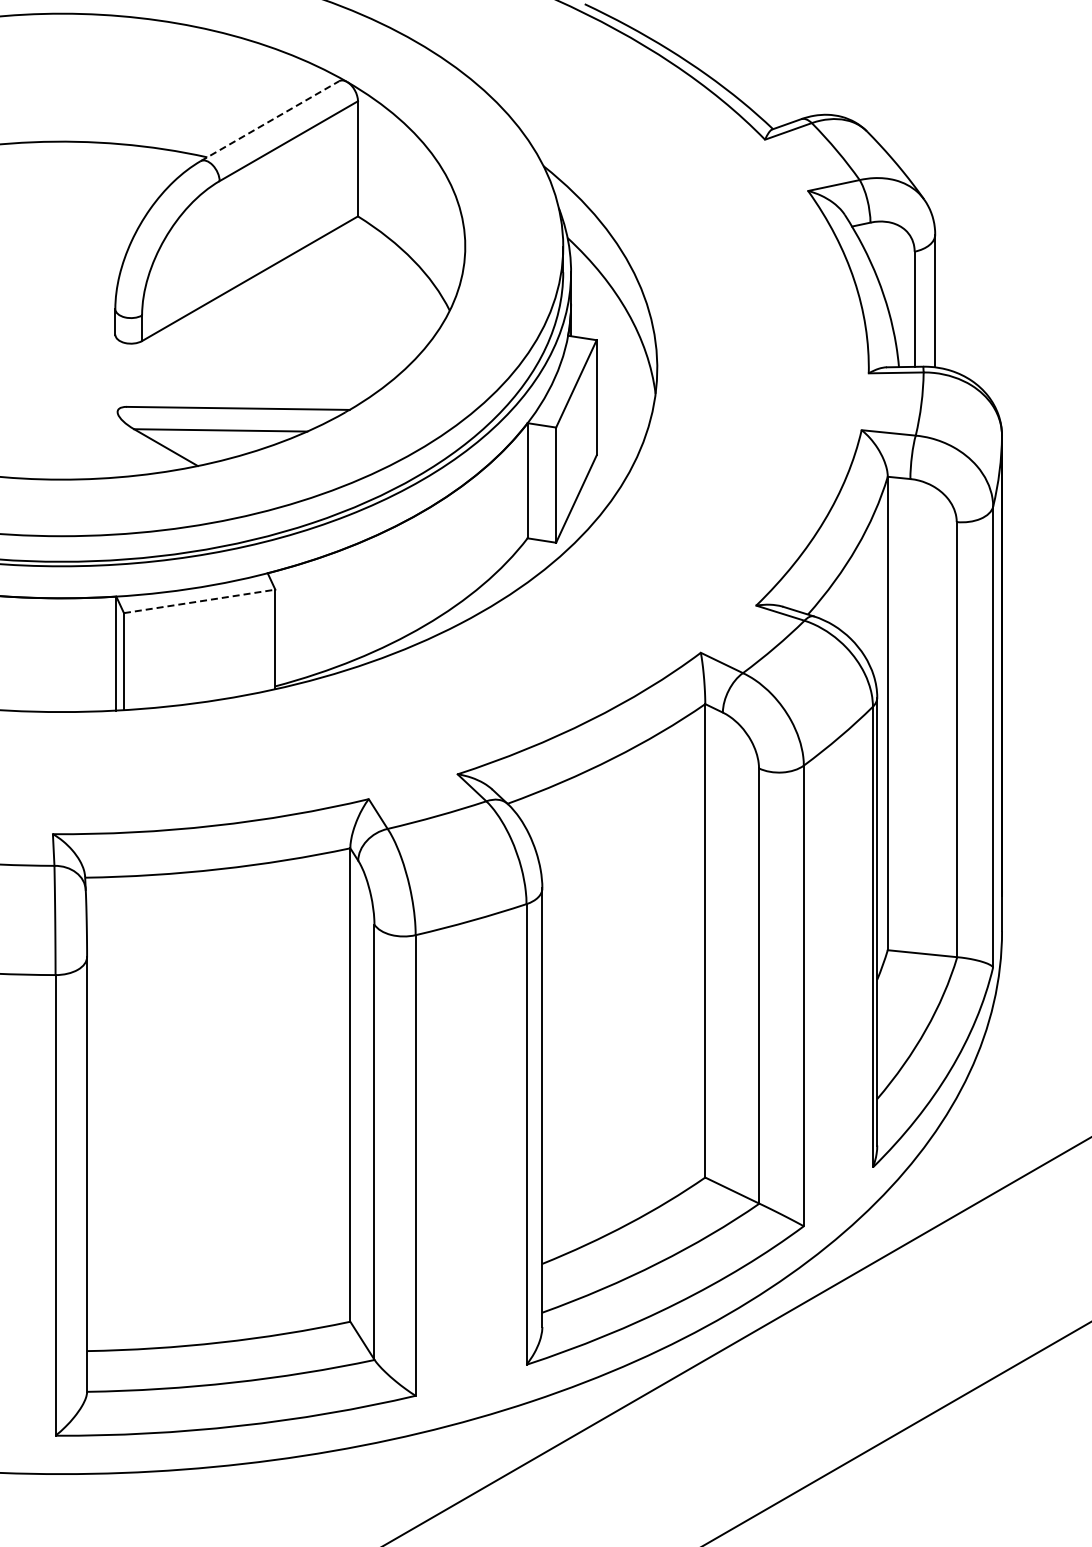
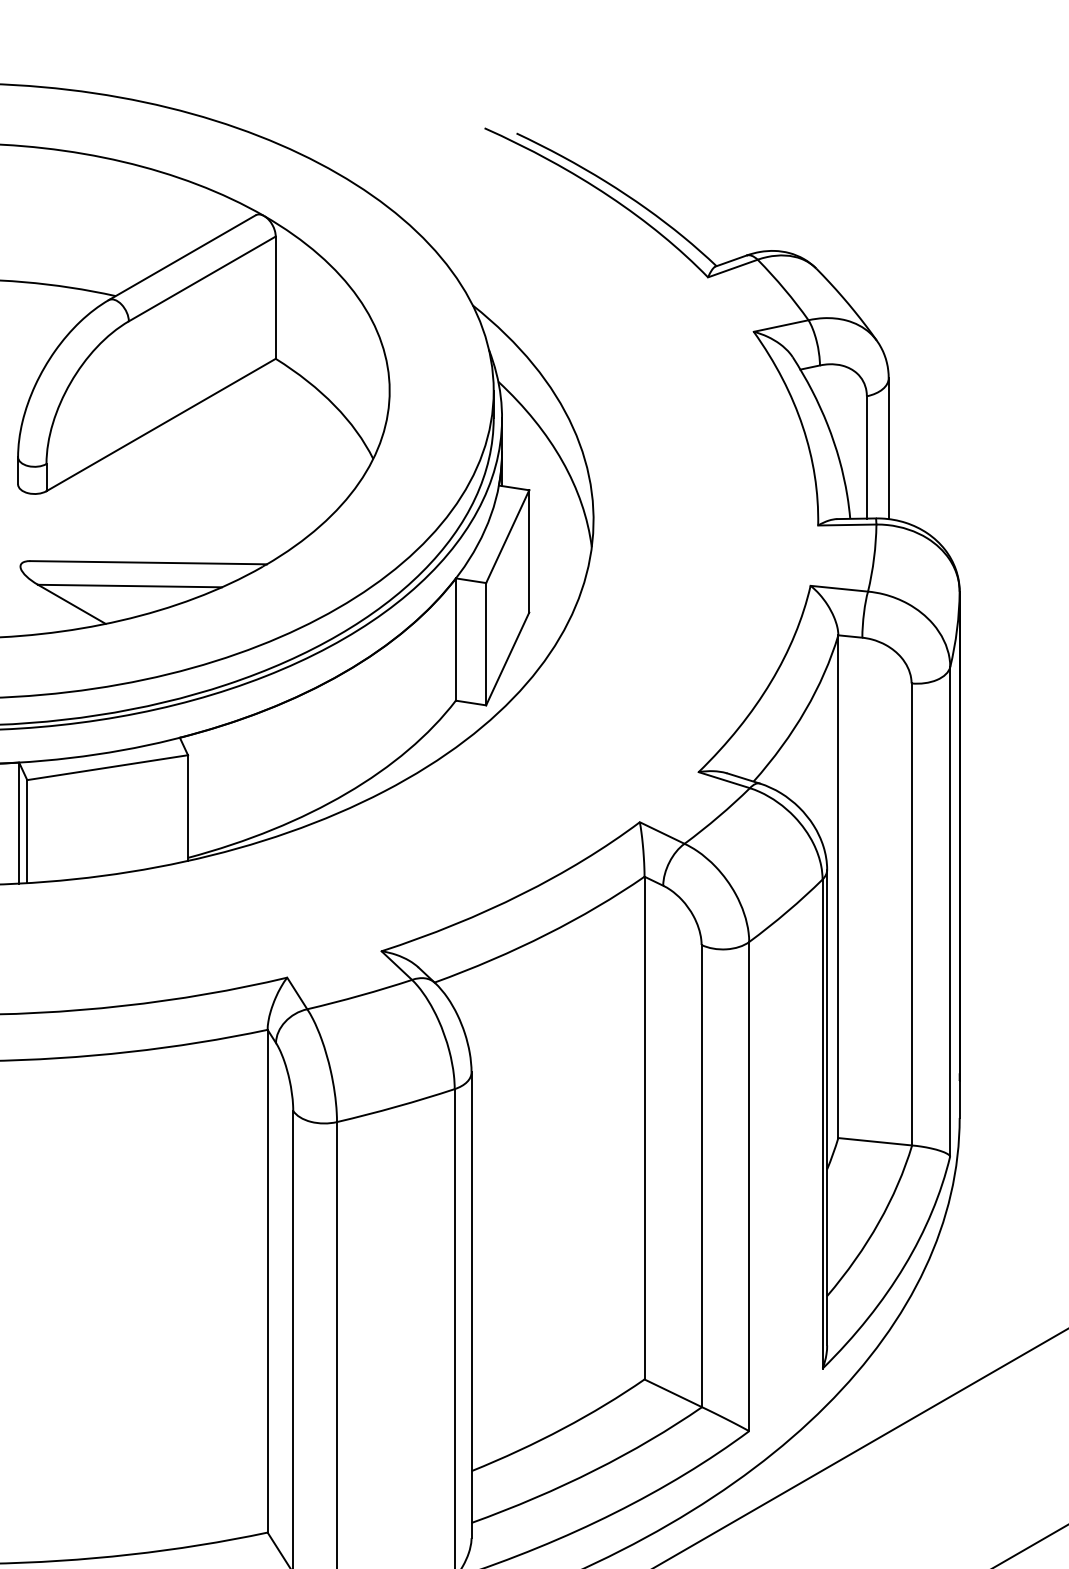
line: (269, 121) -> (181, 258), dashed -> solid
line: (199, 601) -> (107, 767), dashed -> solid

